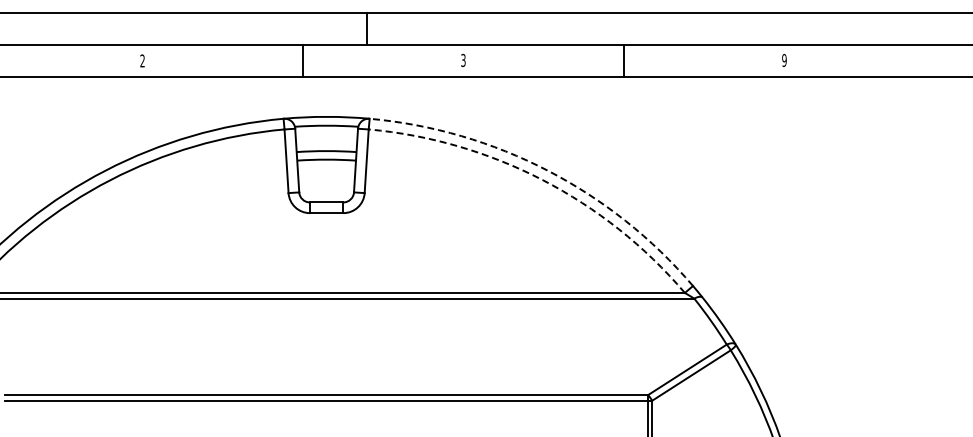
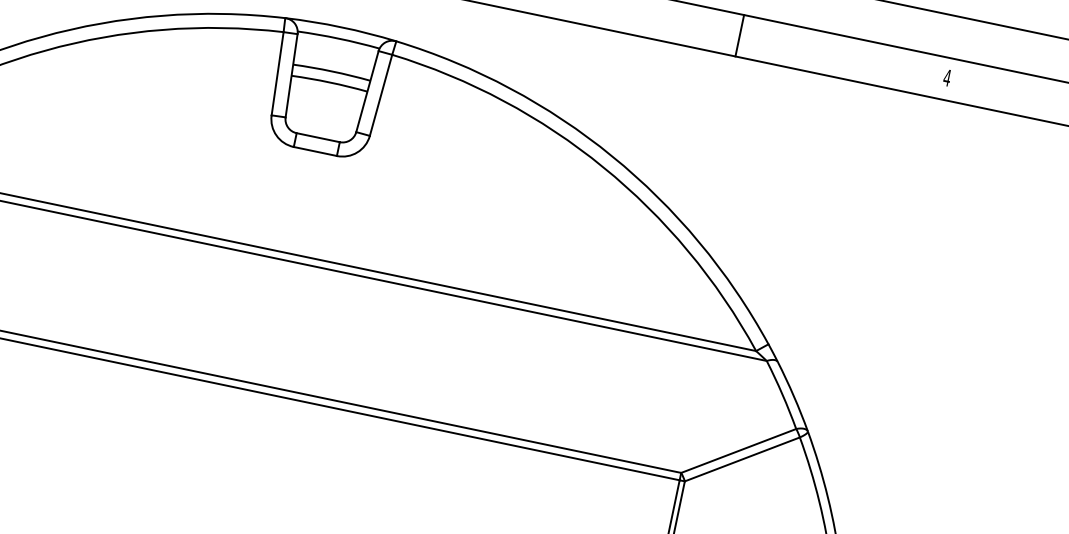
text: (784, 59) -> (947, 76), 9 -> 4
arc: (547, 170) -> (611, 156), dashed -> solid
arc: (542, 180) -> (602, 167), dashed -> solid

